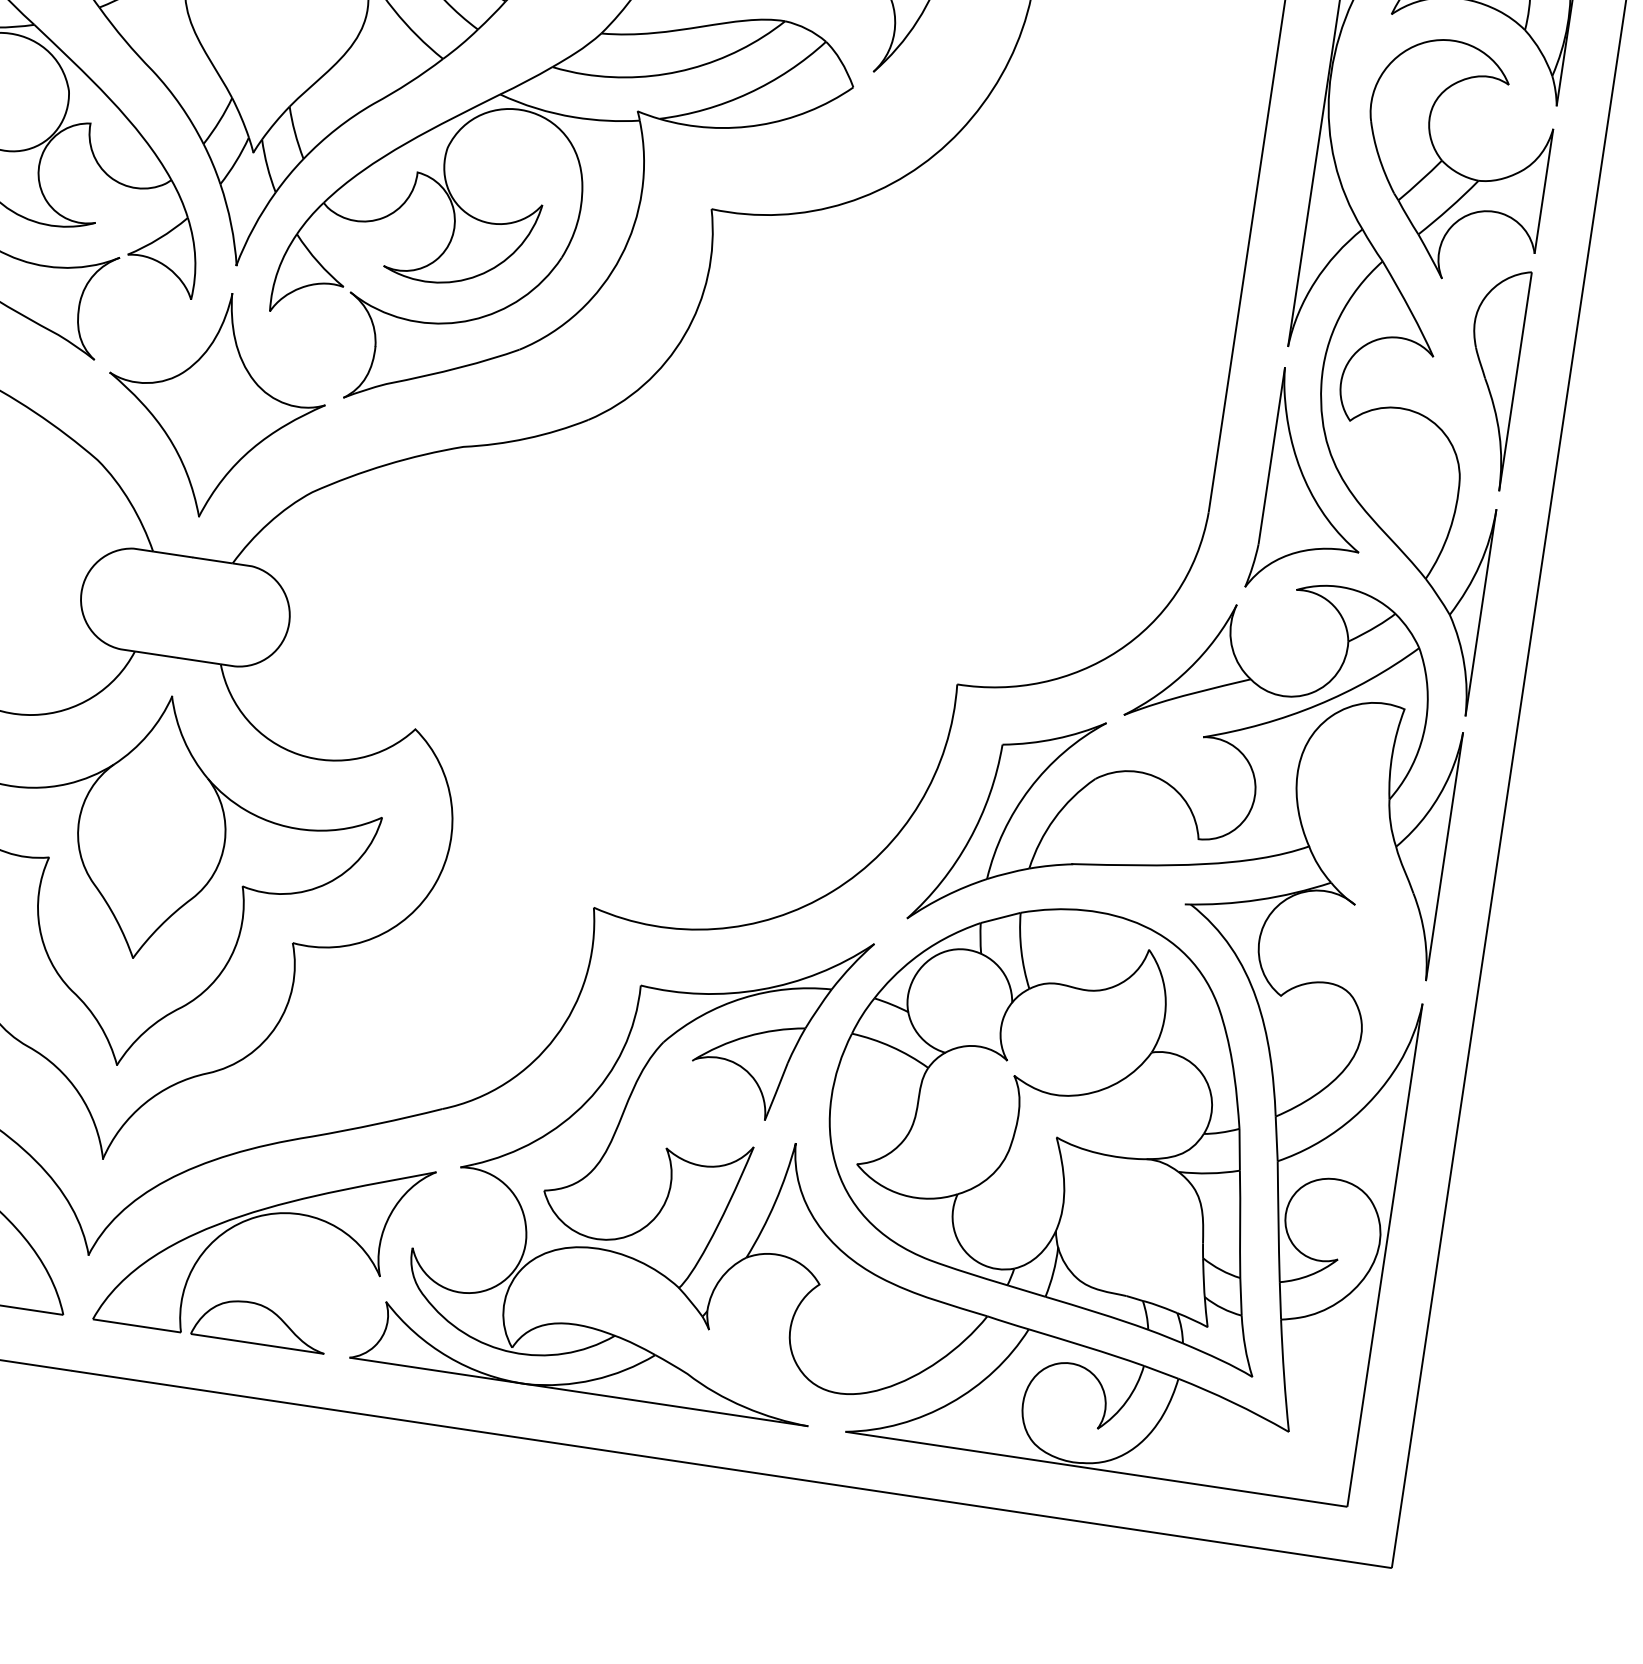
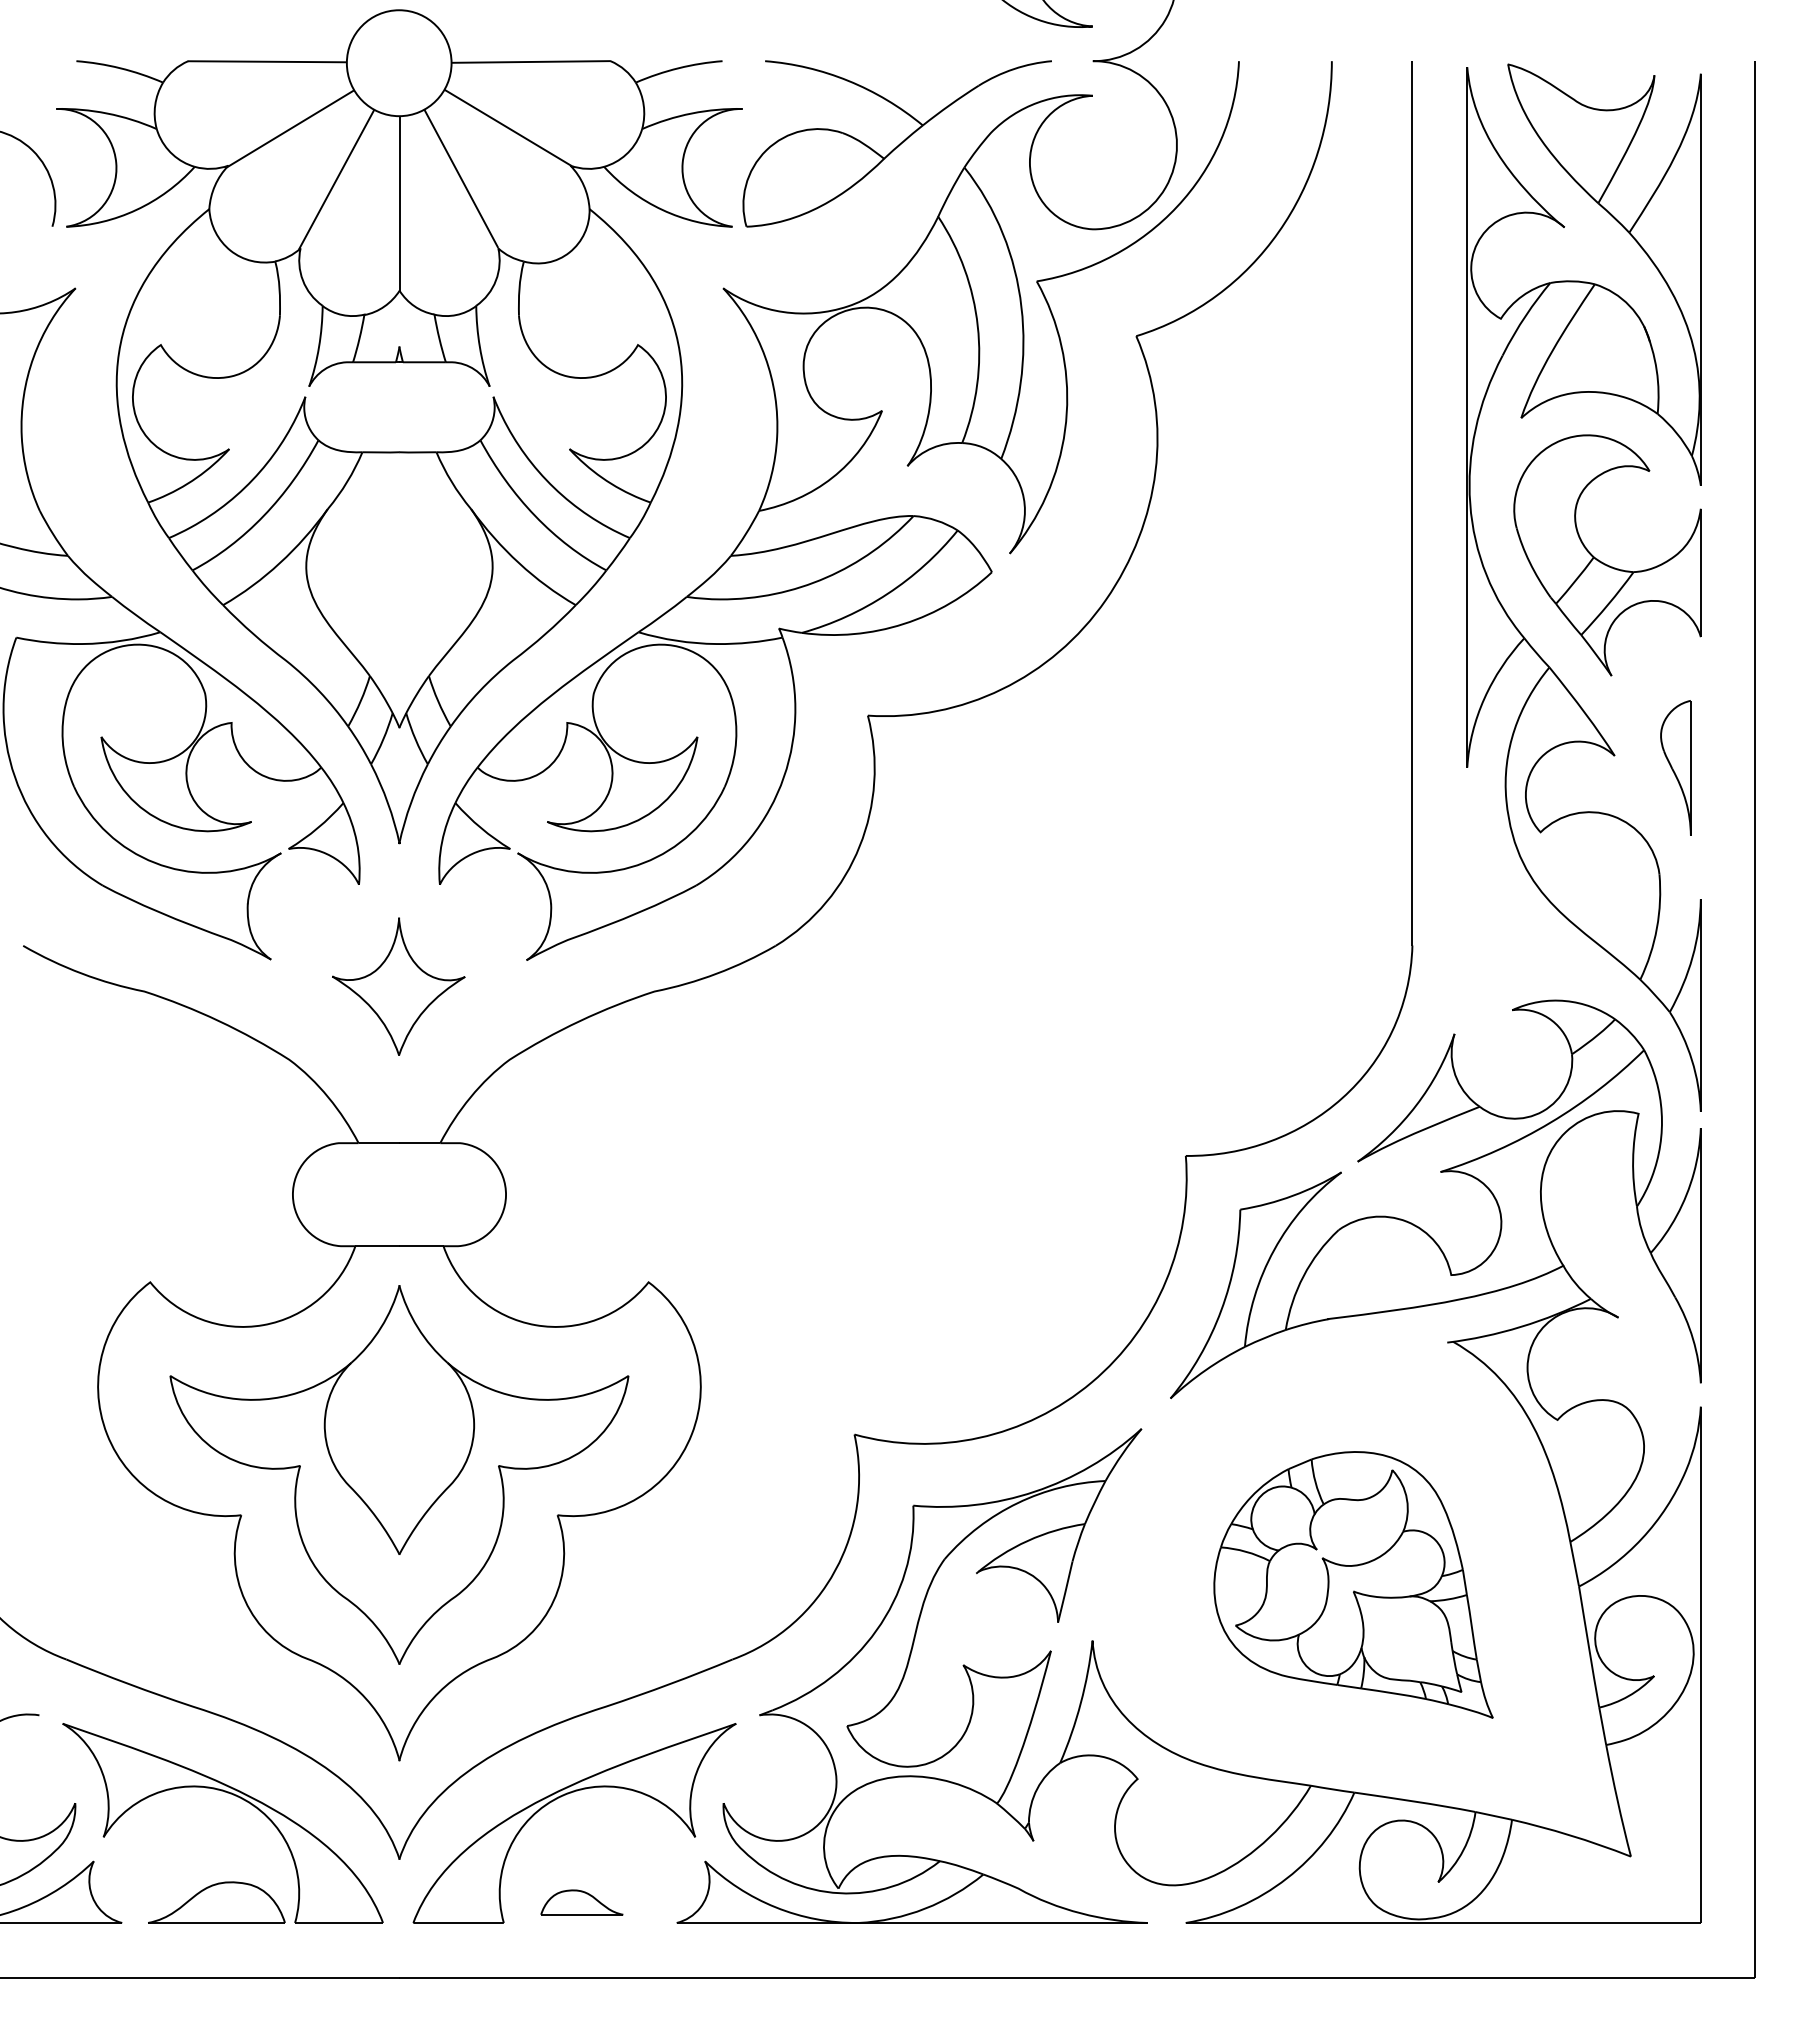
part: (1490, 377) -> (1675, 767), size x0.6
part: (214, 404) -> (398, 986), size x0.6
part: (1314, 484) -> (1514, 901), removed
part: (1058, 1126) -> (1353, 1584), size x0.6
part: (259, 1323) -> (581, 1902), size x0.6

